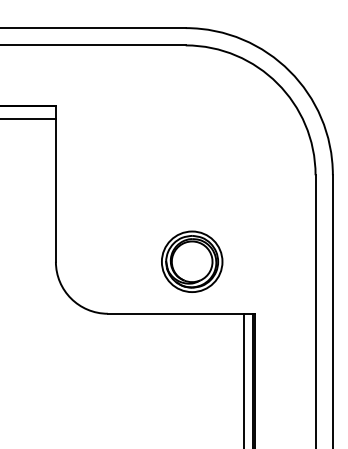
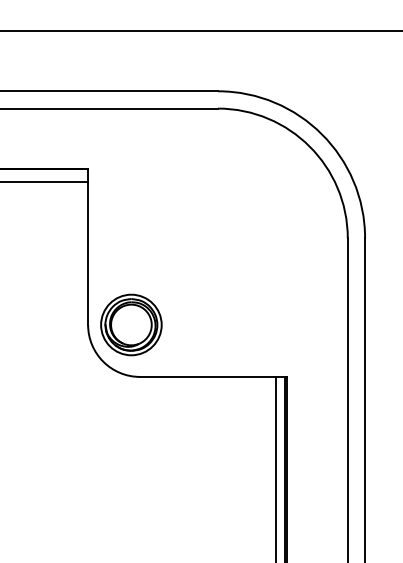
part: (192, 261) -> (131, 324), moved

